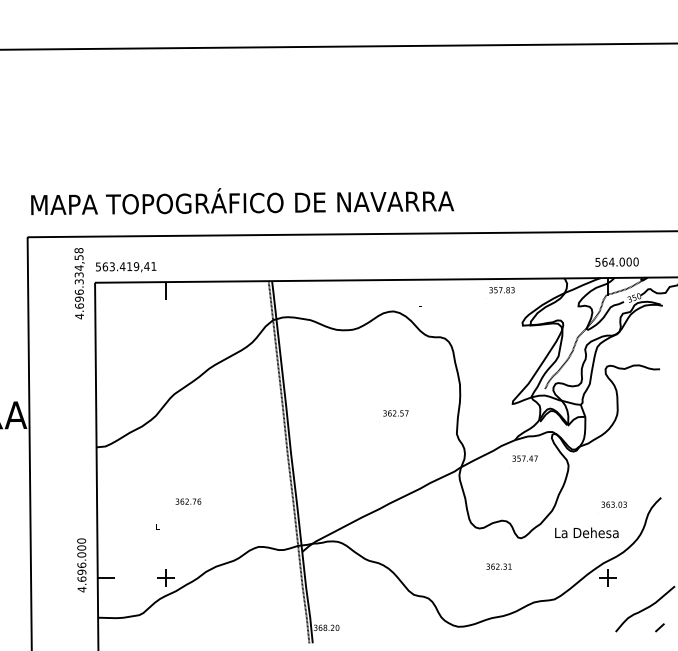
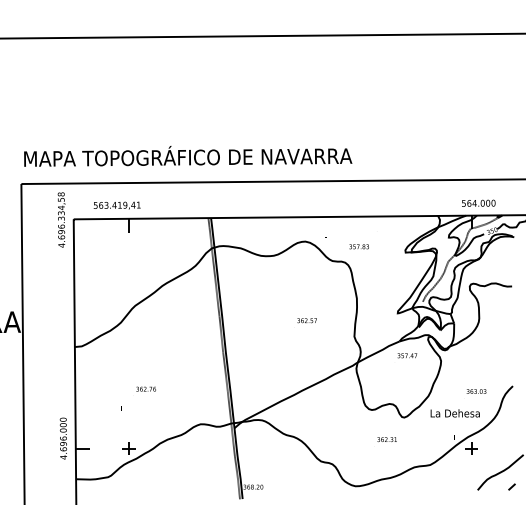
text: (126, 267) -> (117, 205), moved
text: (501, 290) -> (358, 247), moved

